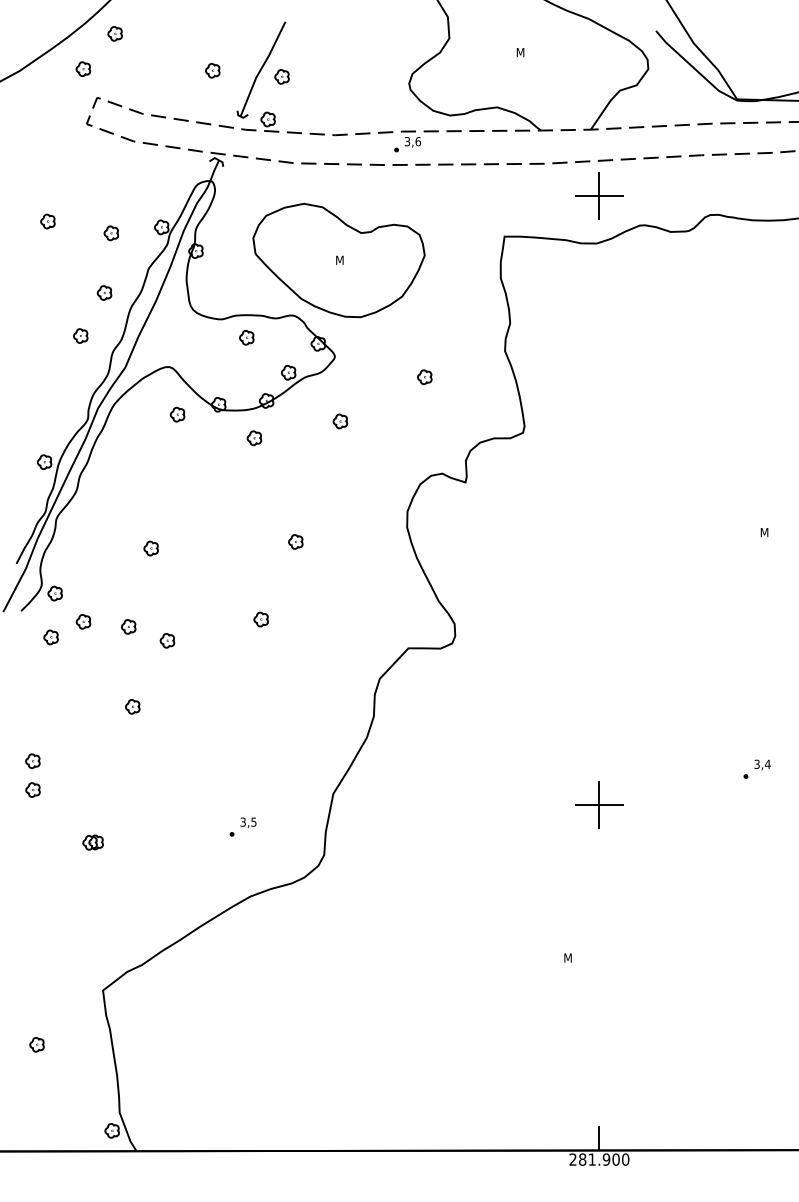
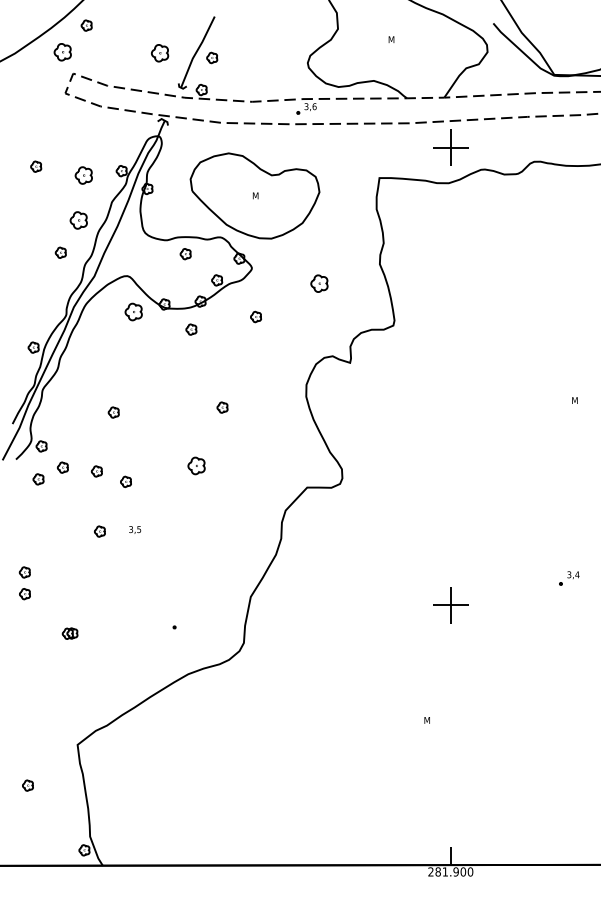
part: (83, 68) -> (62, 51), size x1.6
part: (212, 70) -> (159, 53), size x1.6
part: (111, 233) -> (83, 175), size x1.6
part: (104, 292) -> (78, 220), size x1.6
part: (424, 377) -> (319, 283), size x1.6
part: (177, 414) -> (133, 311), size x1.6
part: (260, 619) -> (195, 465), size x1.6
text: (248, 822) -> (135, 529), moved

